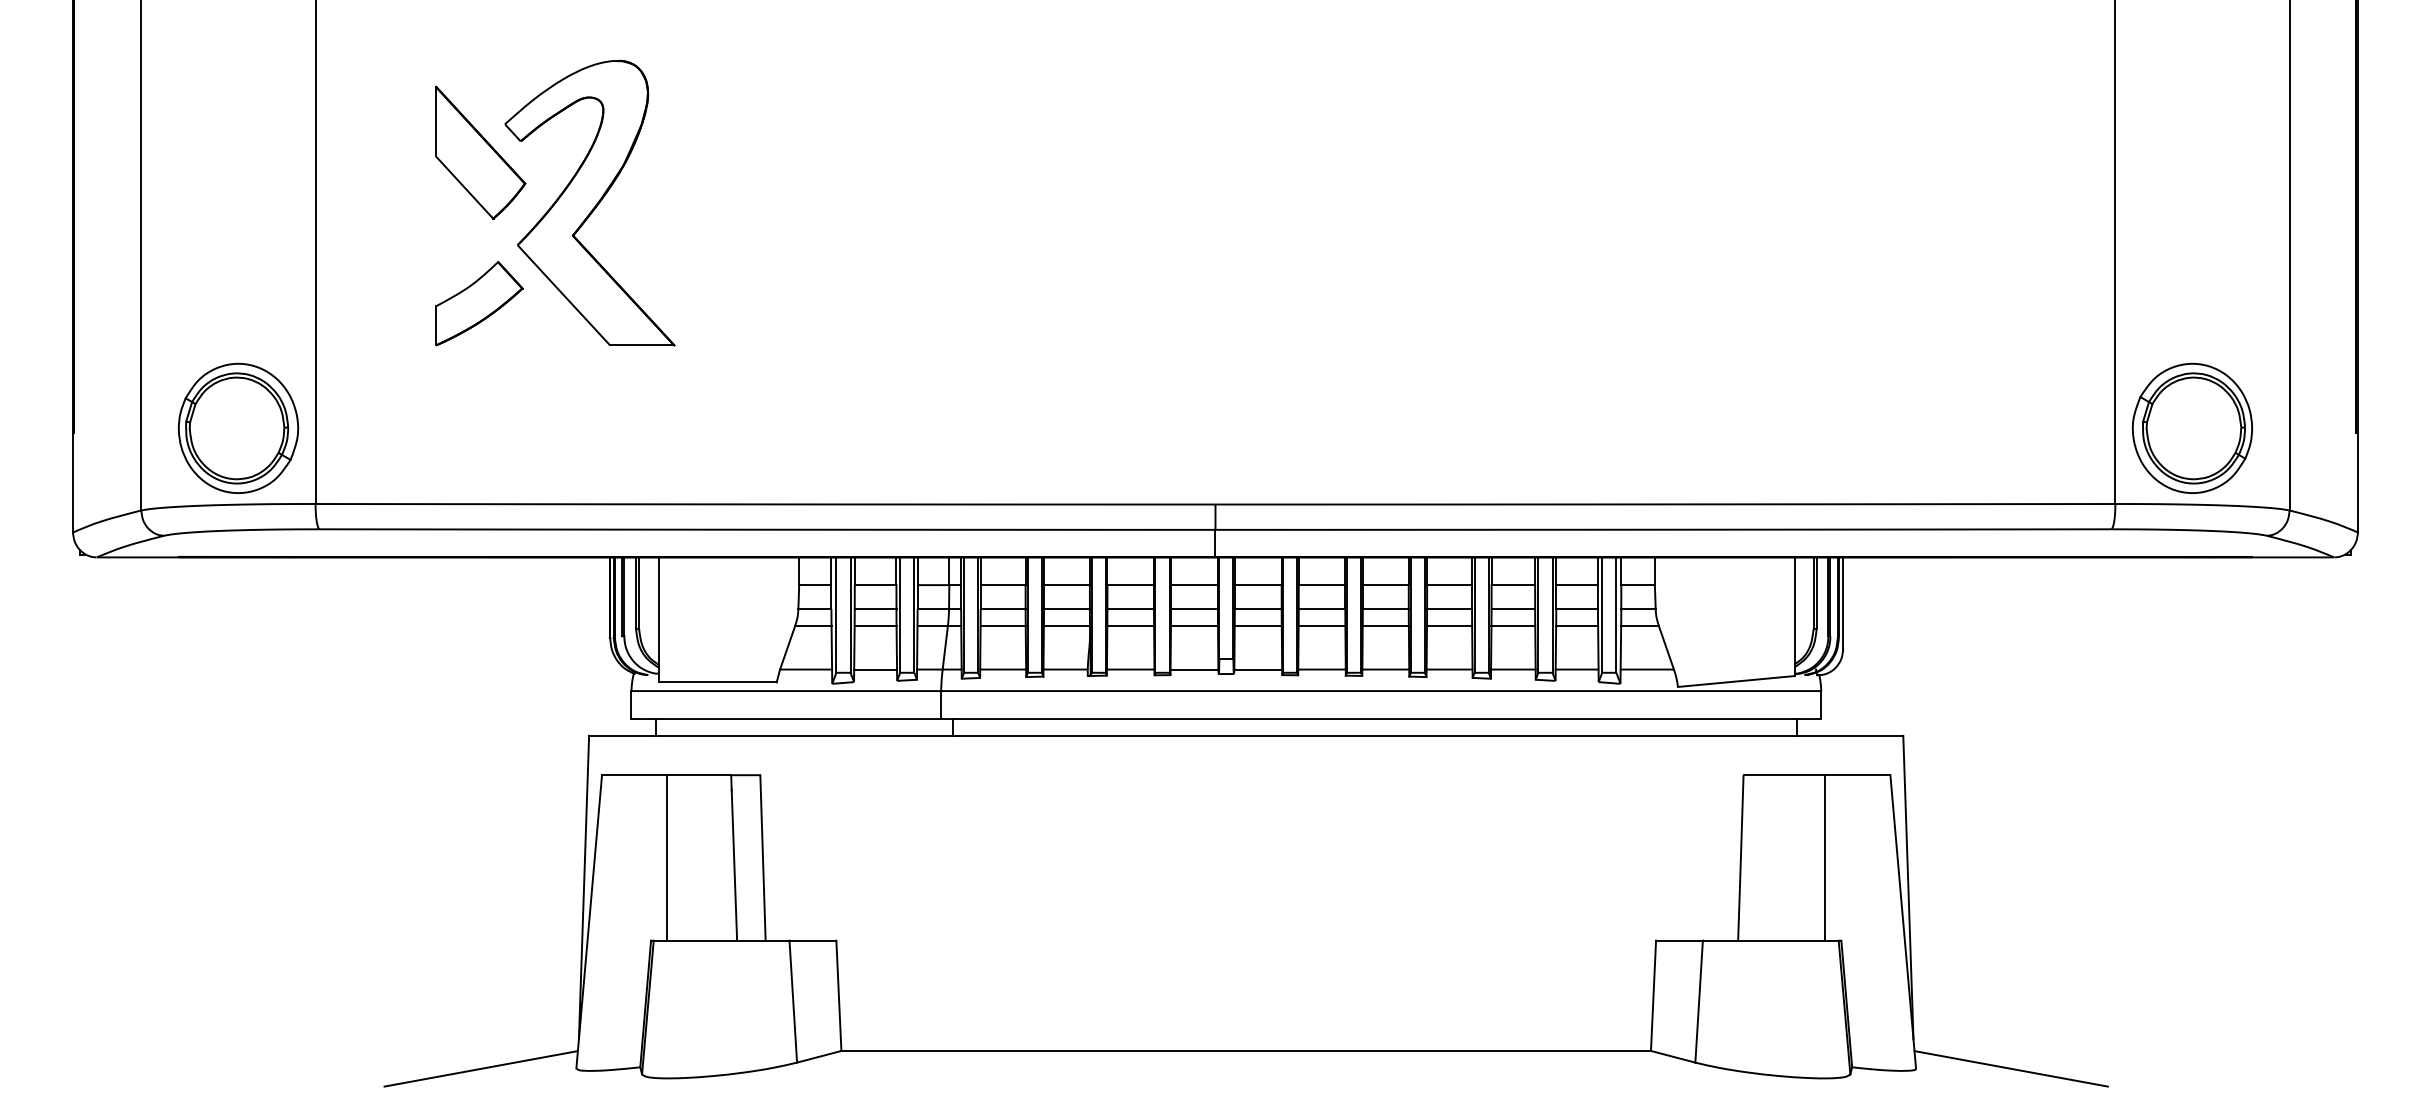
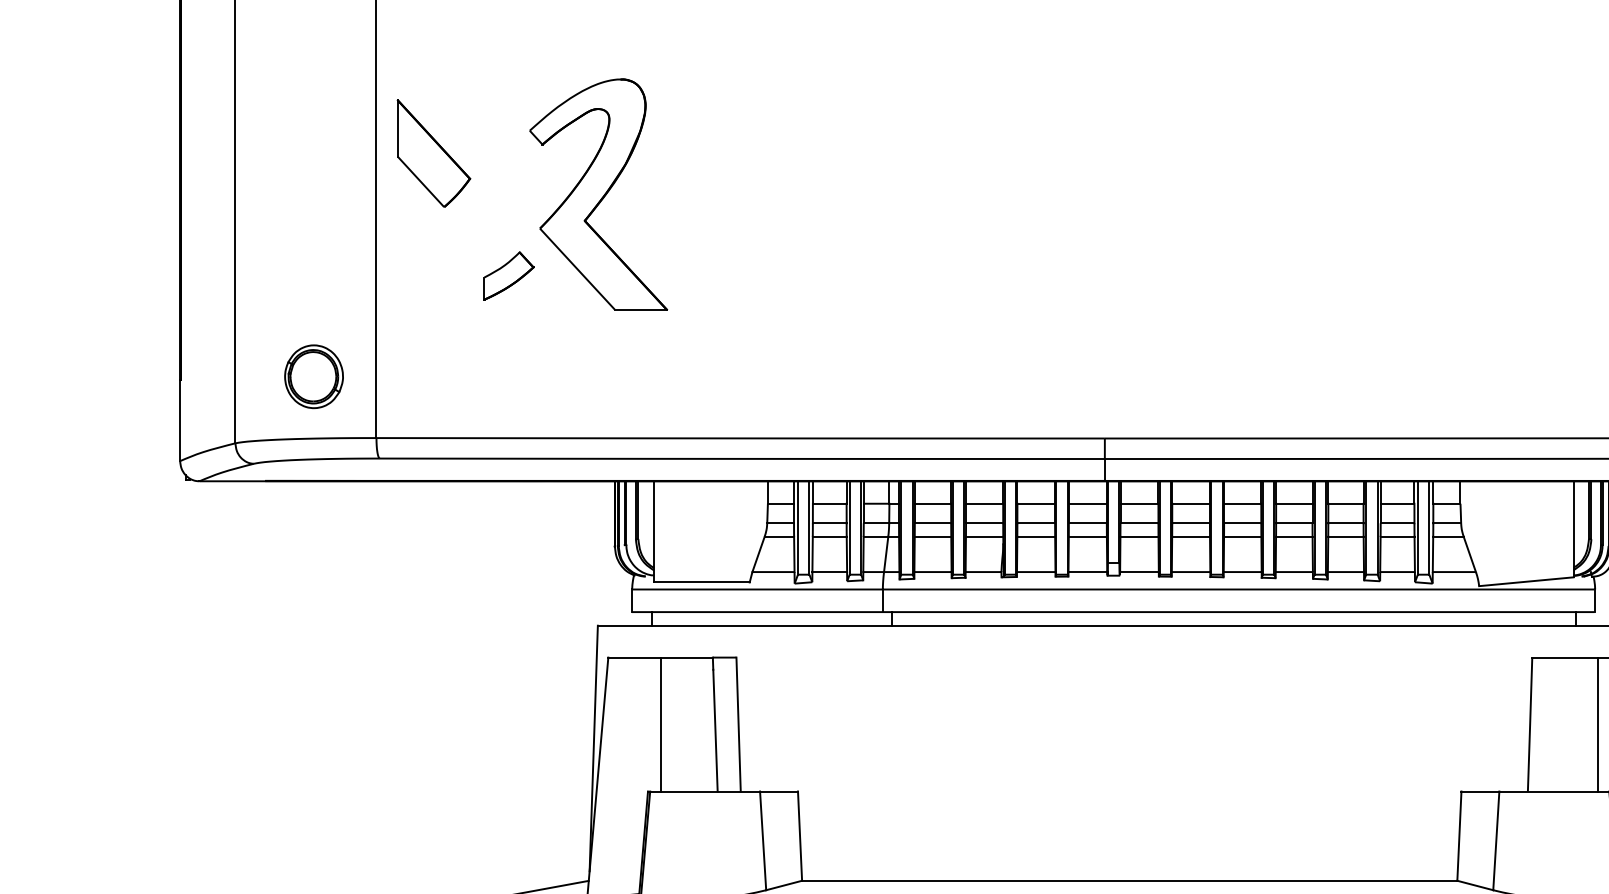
part: (480, 152) -> (433, 153), moved
part: (479, 303) -> (509, 275), size x0.7
part: (238, 427) -> (314, 376), size x0.6

